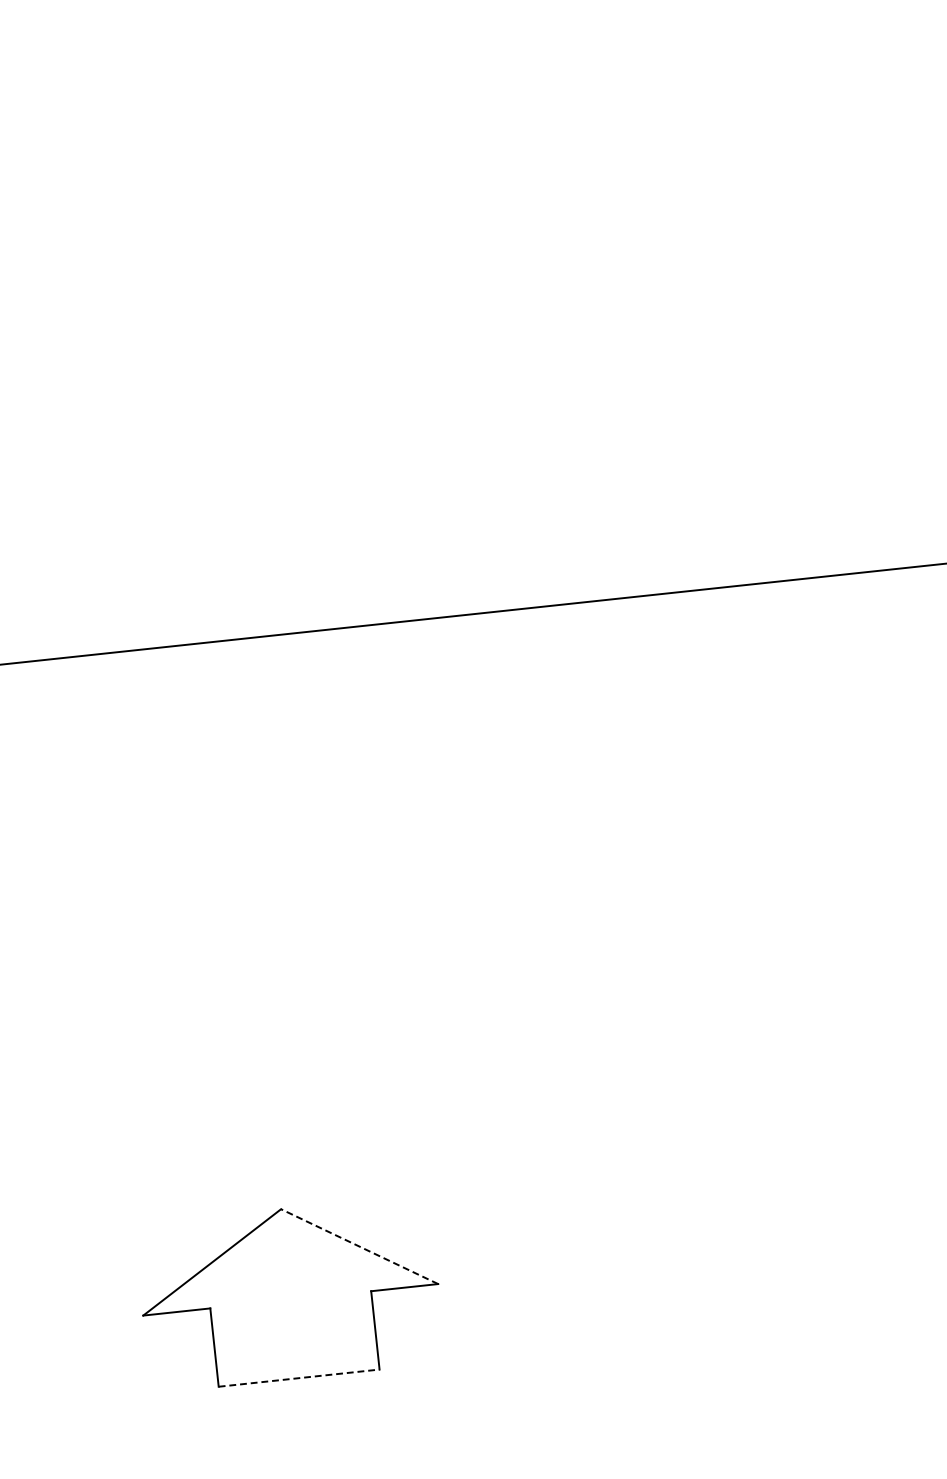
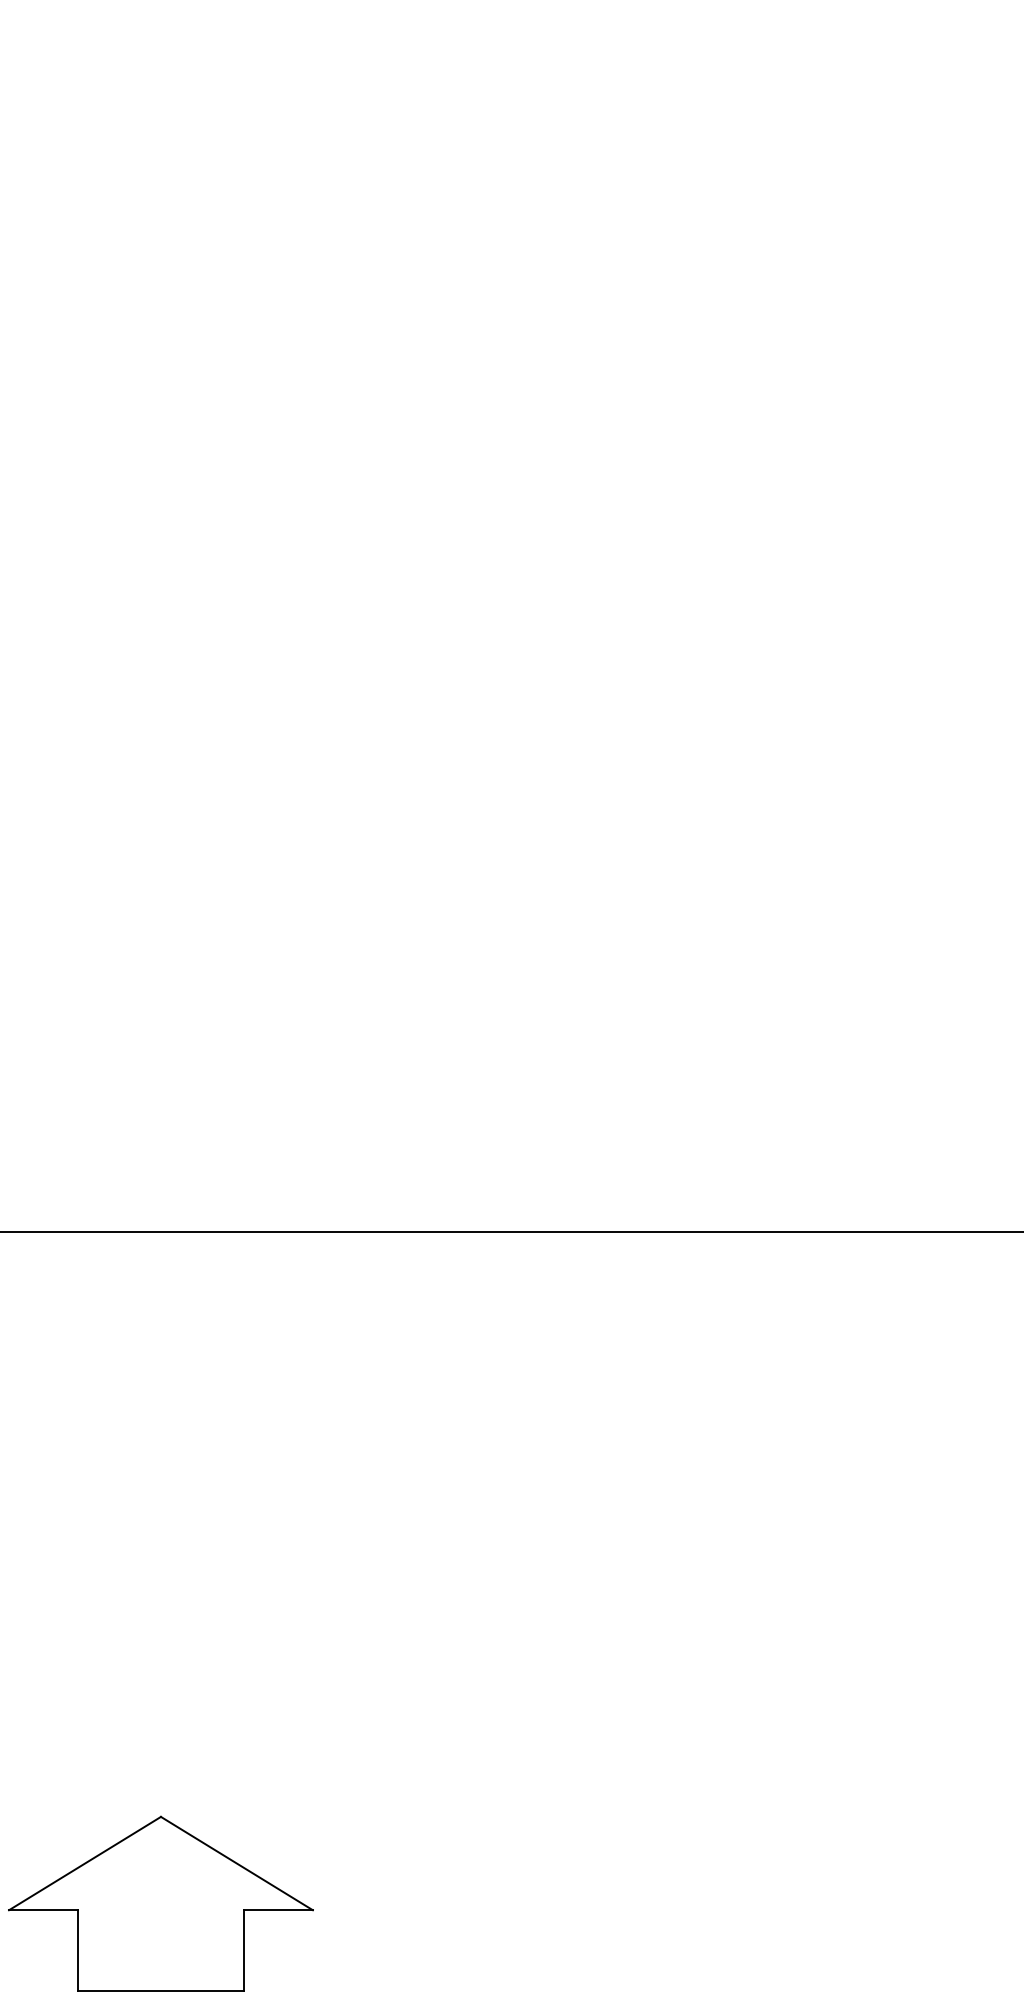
line: (359, 1246) -> (236, 1863), dashed -> solid
line: (298, 1377) -> (160, 1990), dashed -> solid

